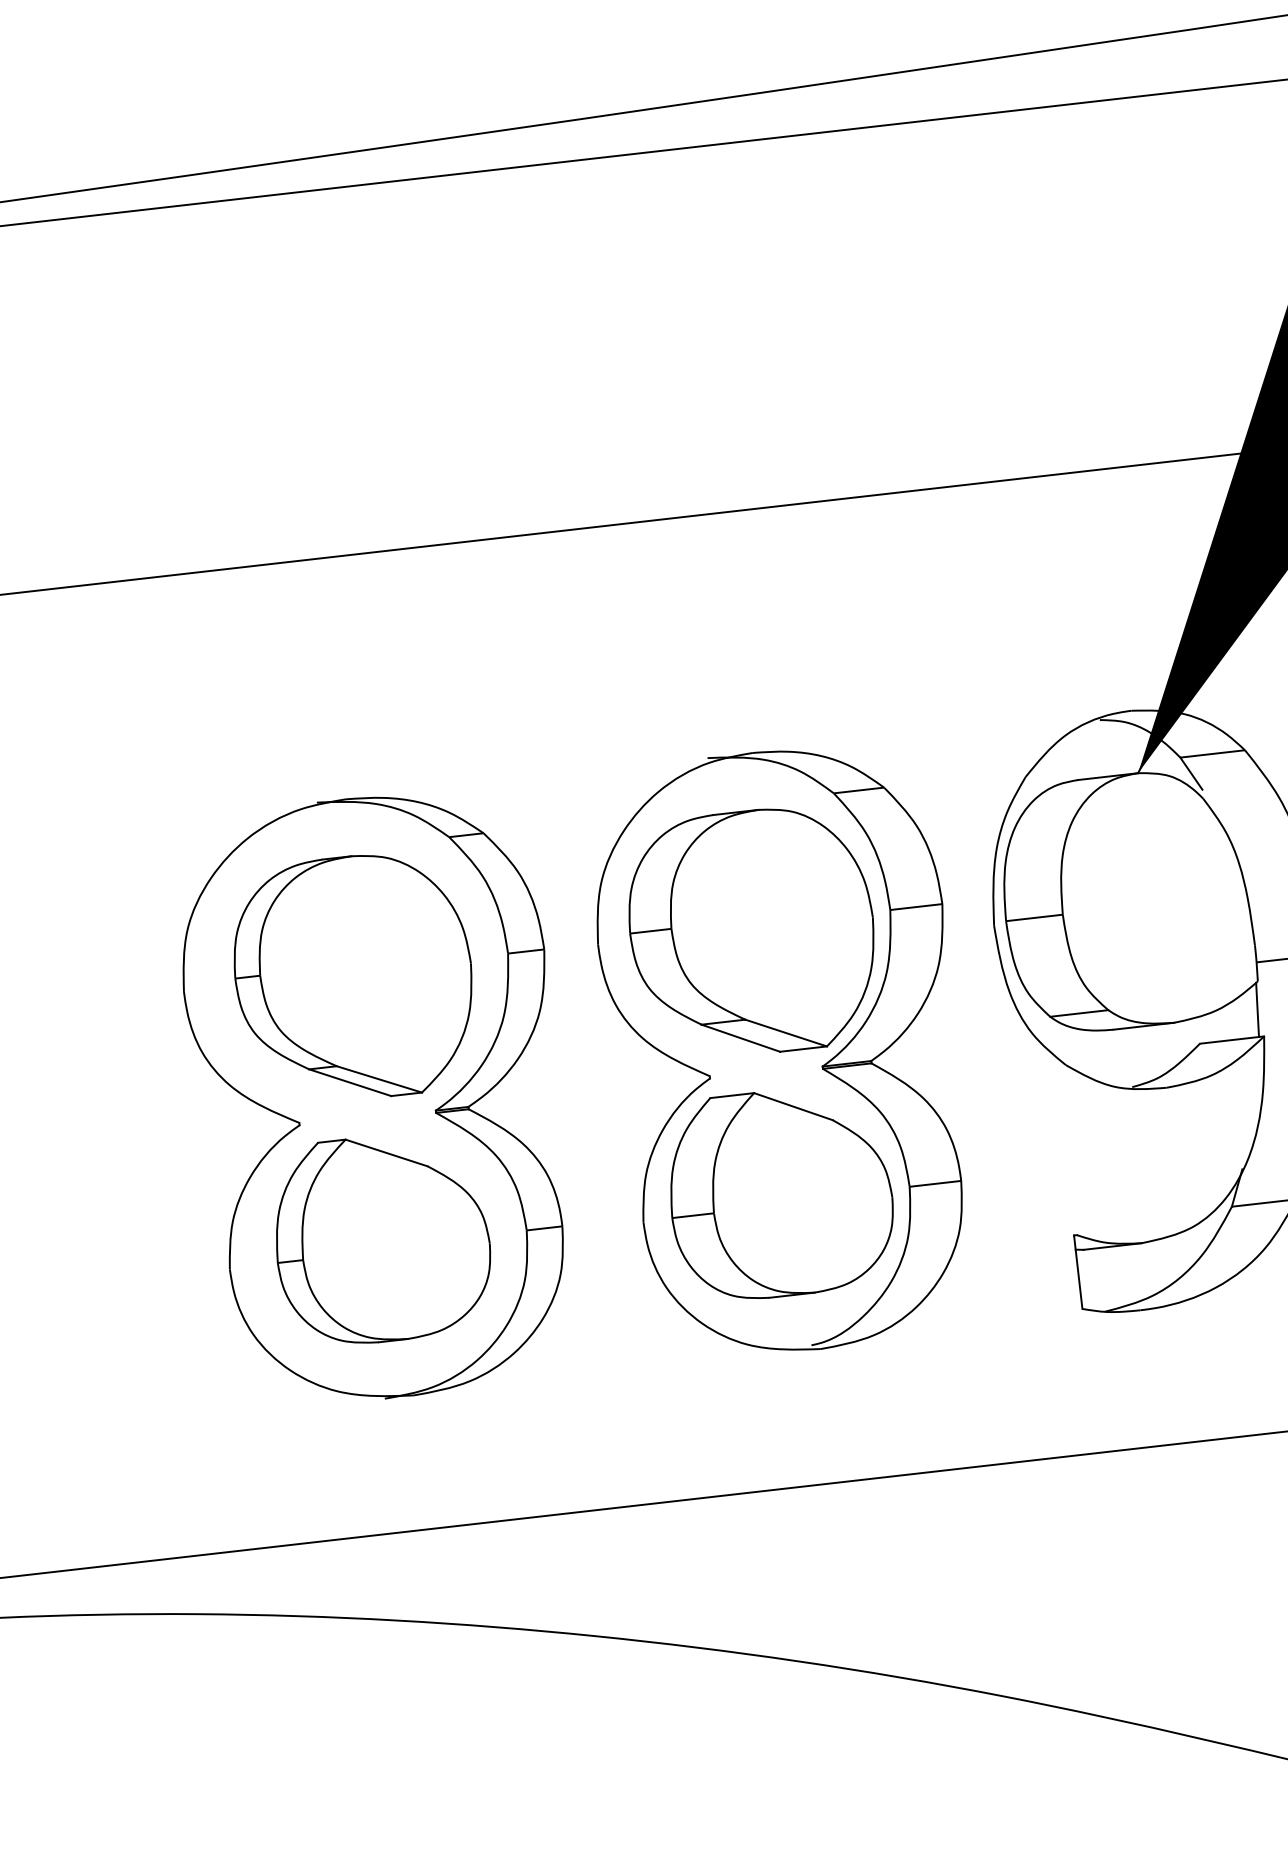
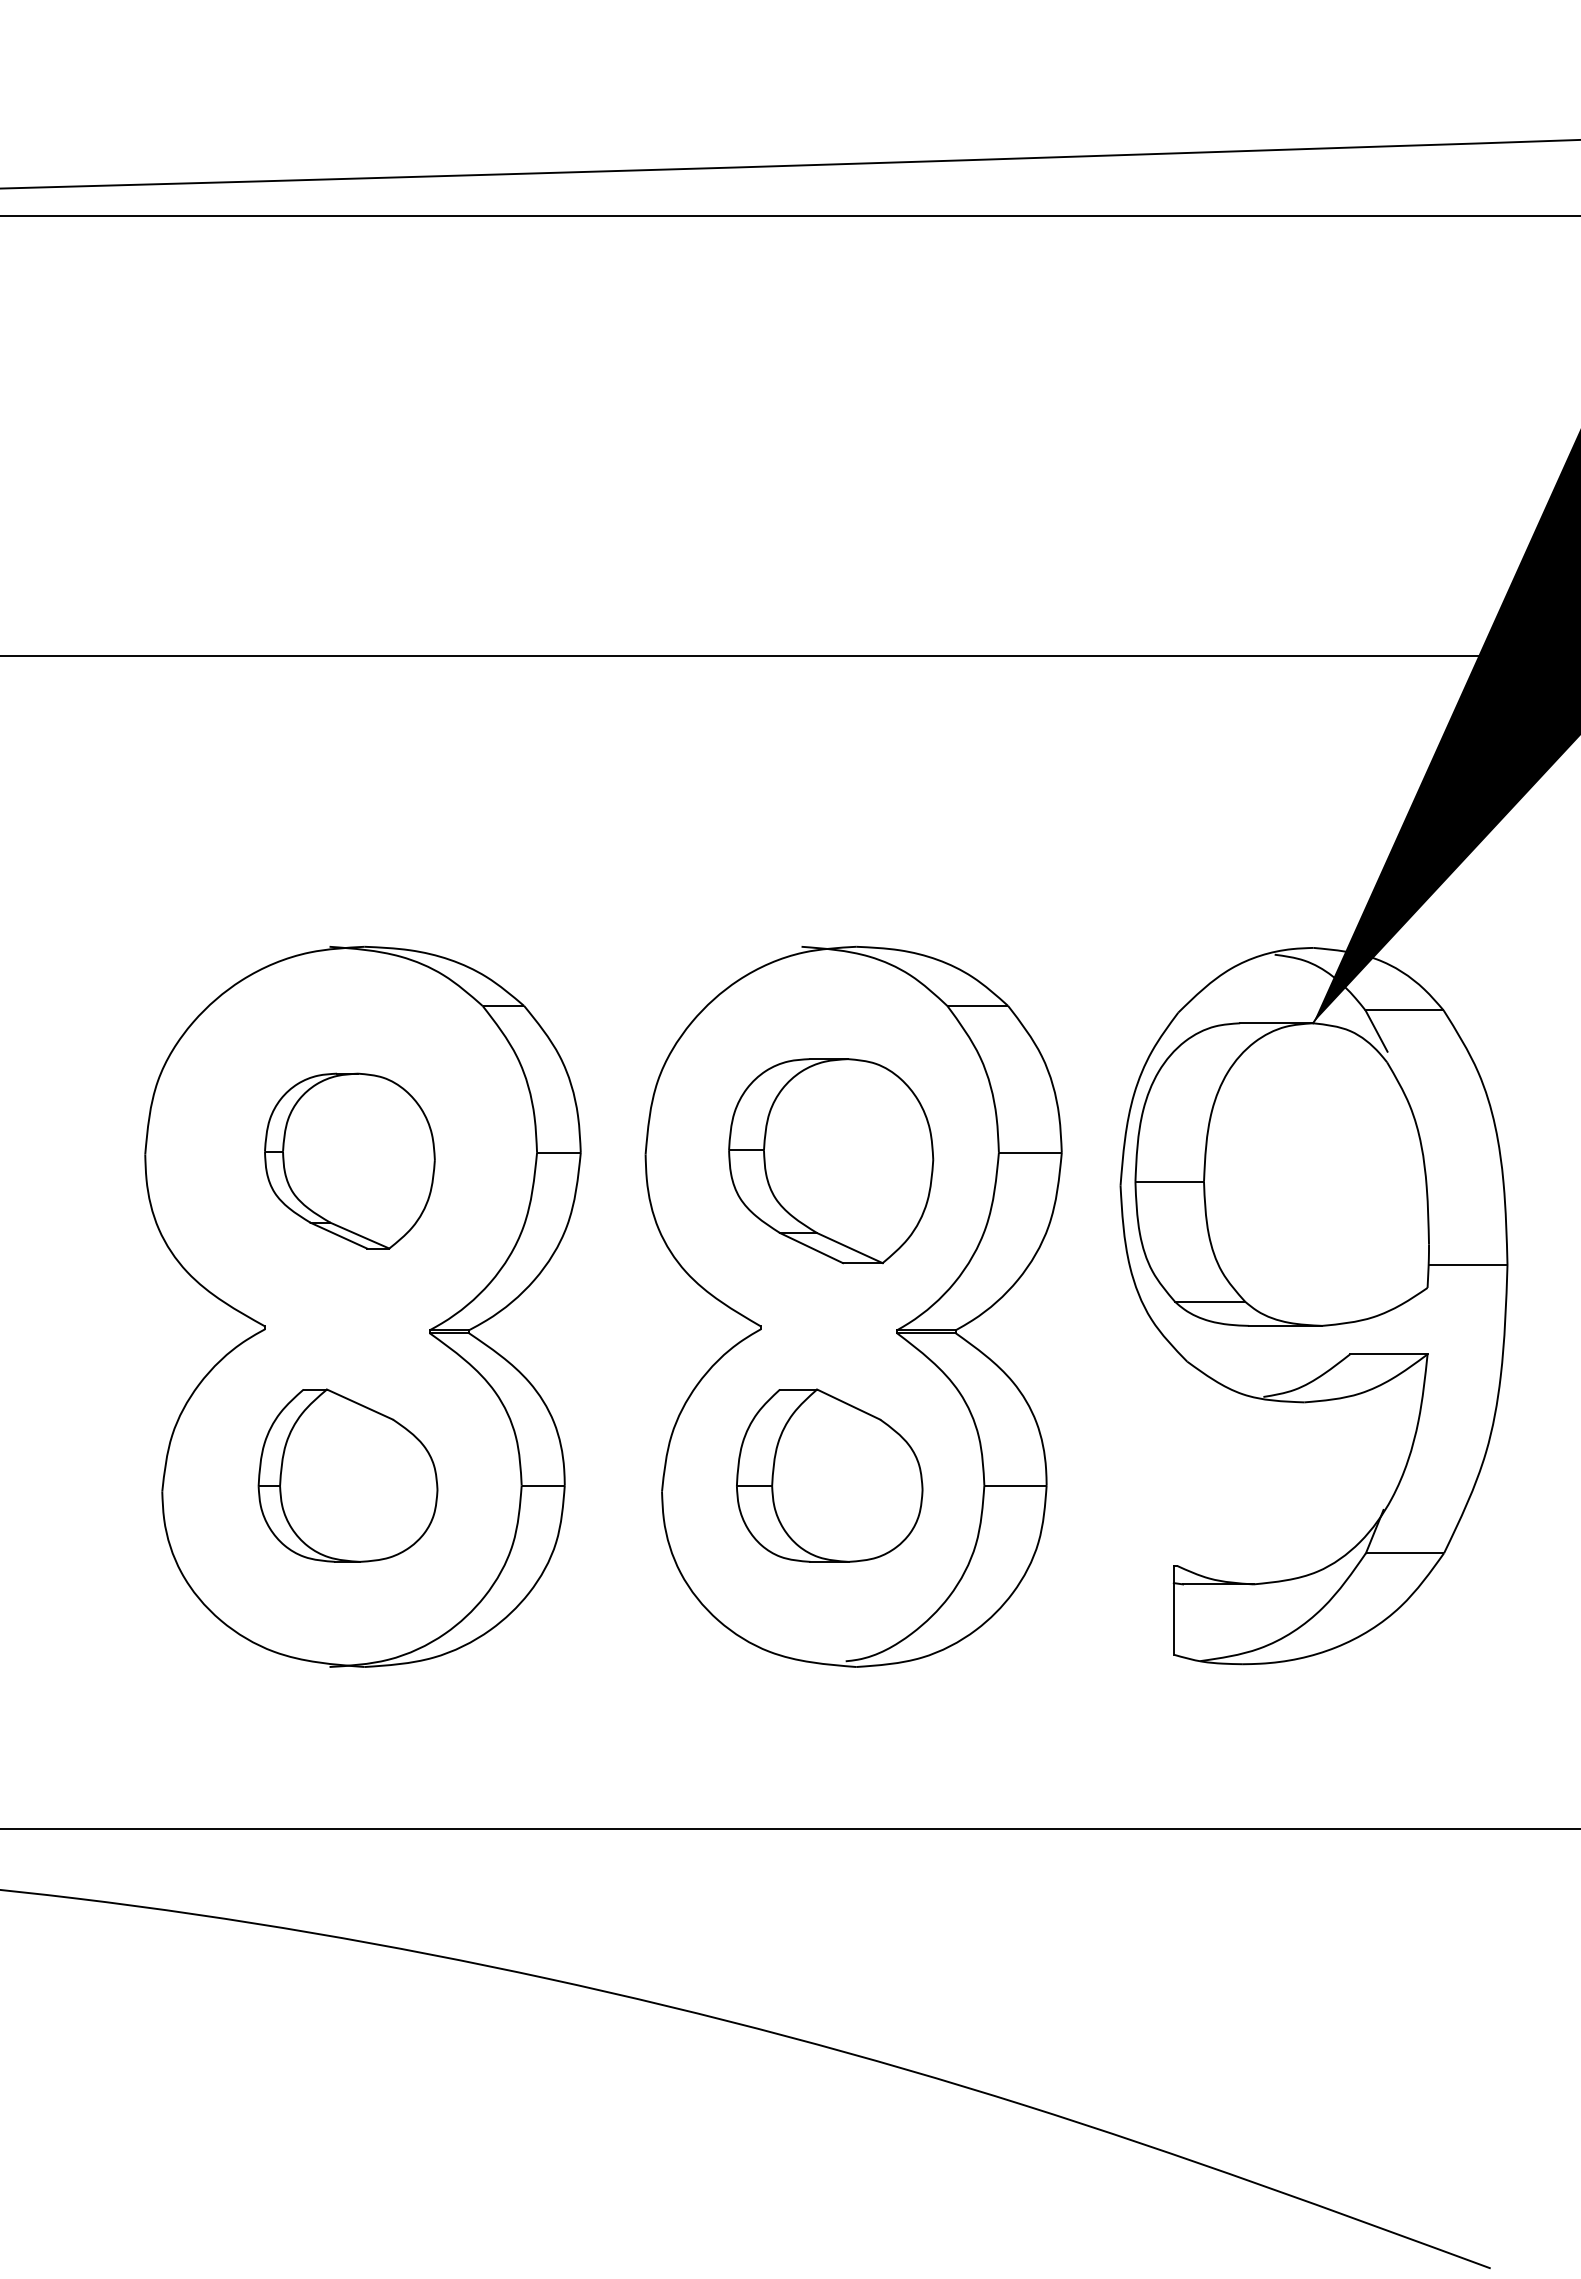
part: (751, 932) -> (830, 1160), size x0.7
part: (353, 977) -> (349, 1160), size x0.6
line: (1257, 1009) -> (1423, 1321), removed
part: (780, 1193) -> (829, 1475), size x0.7
part: (381, 1238) -> (347, 1475), size x0.7

